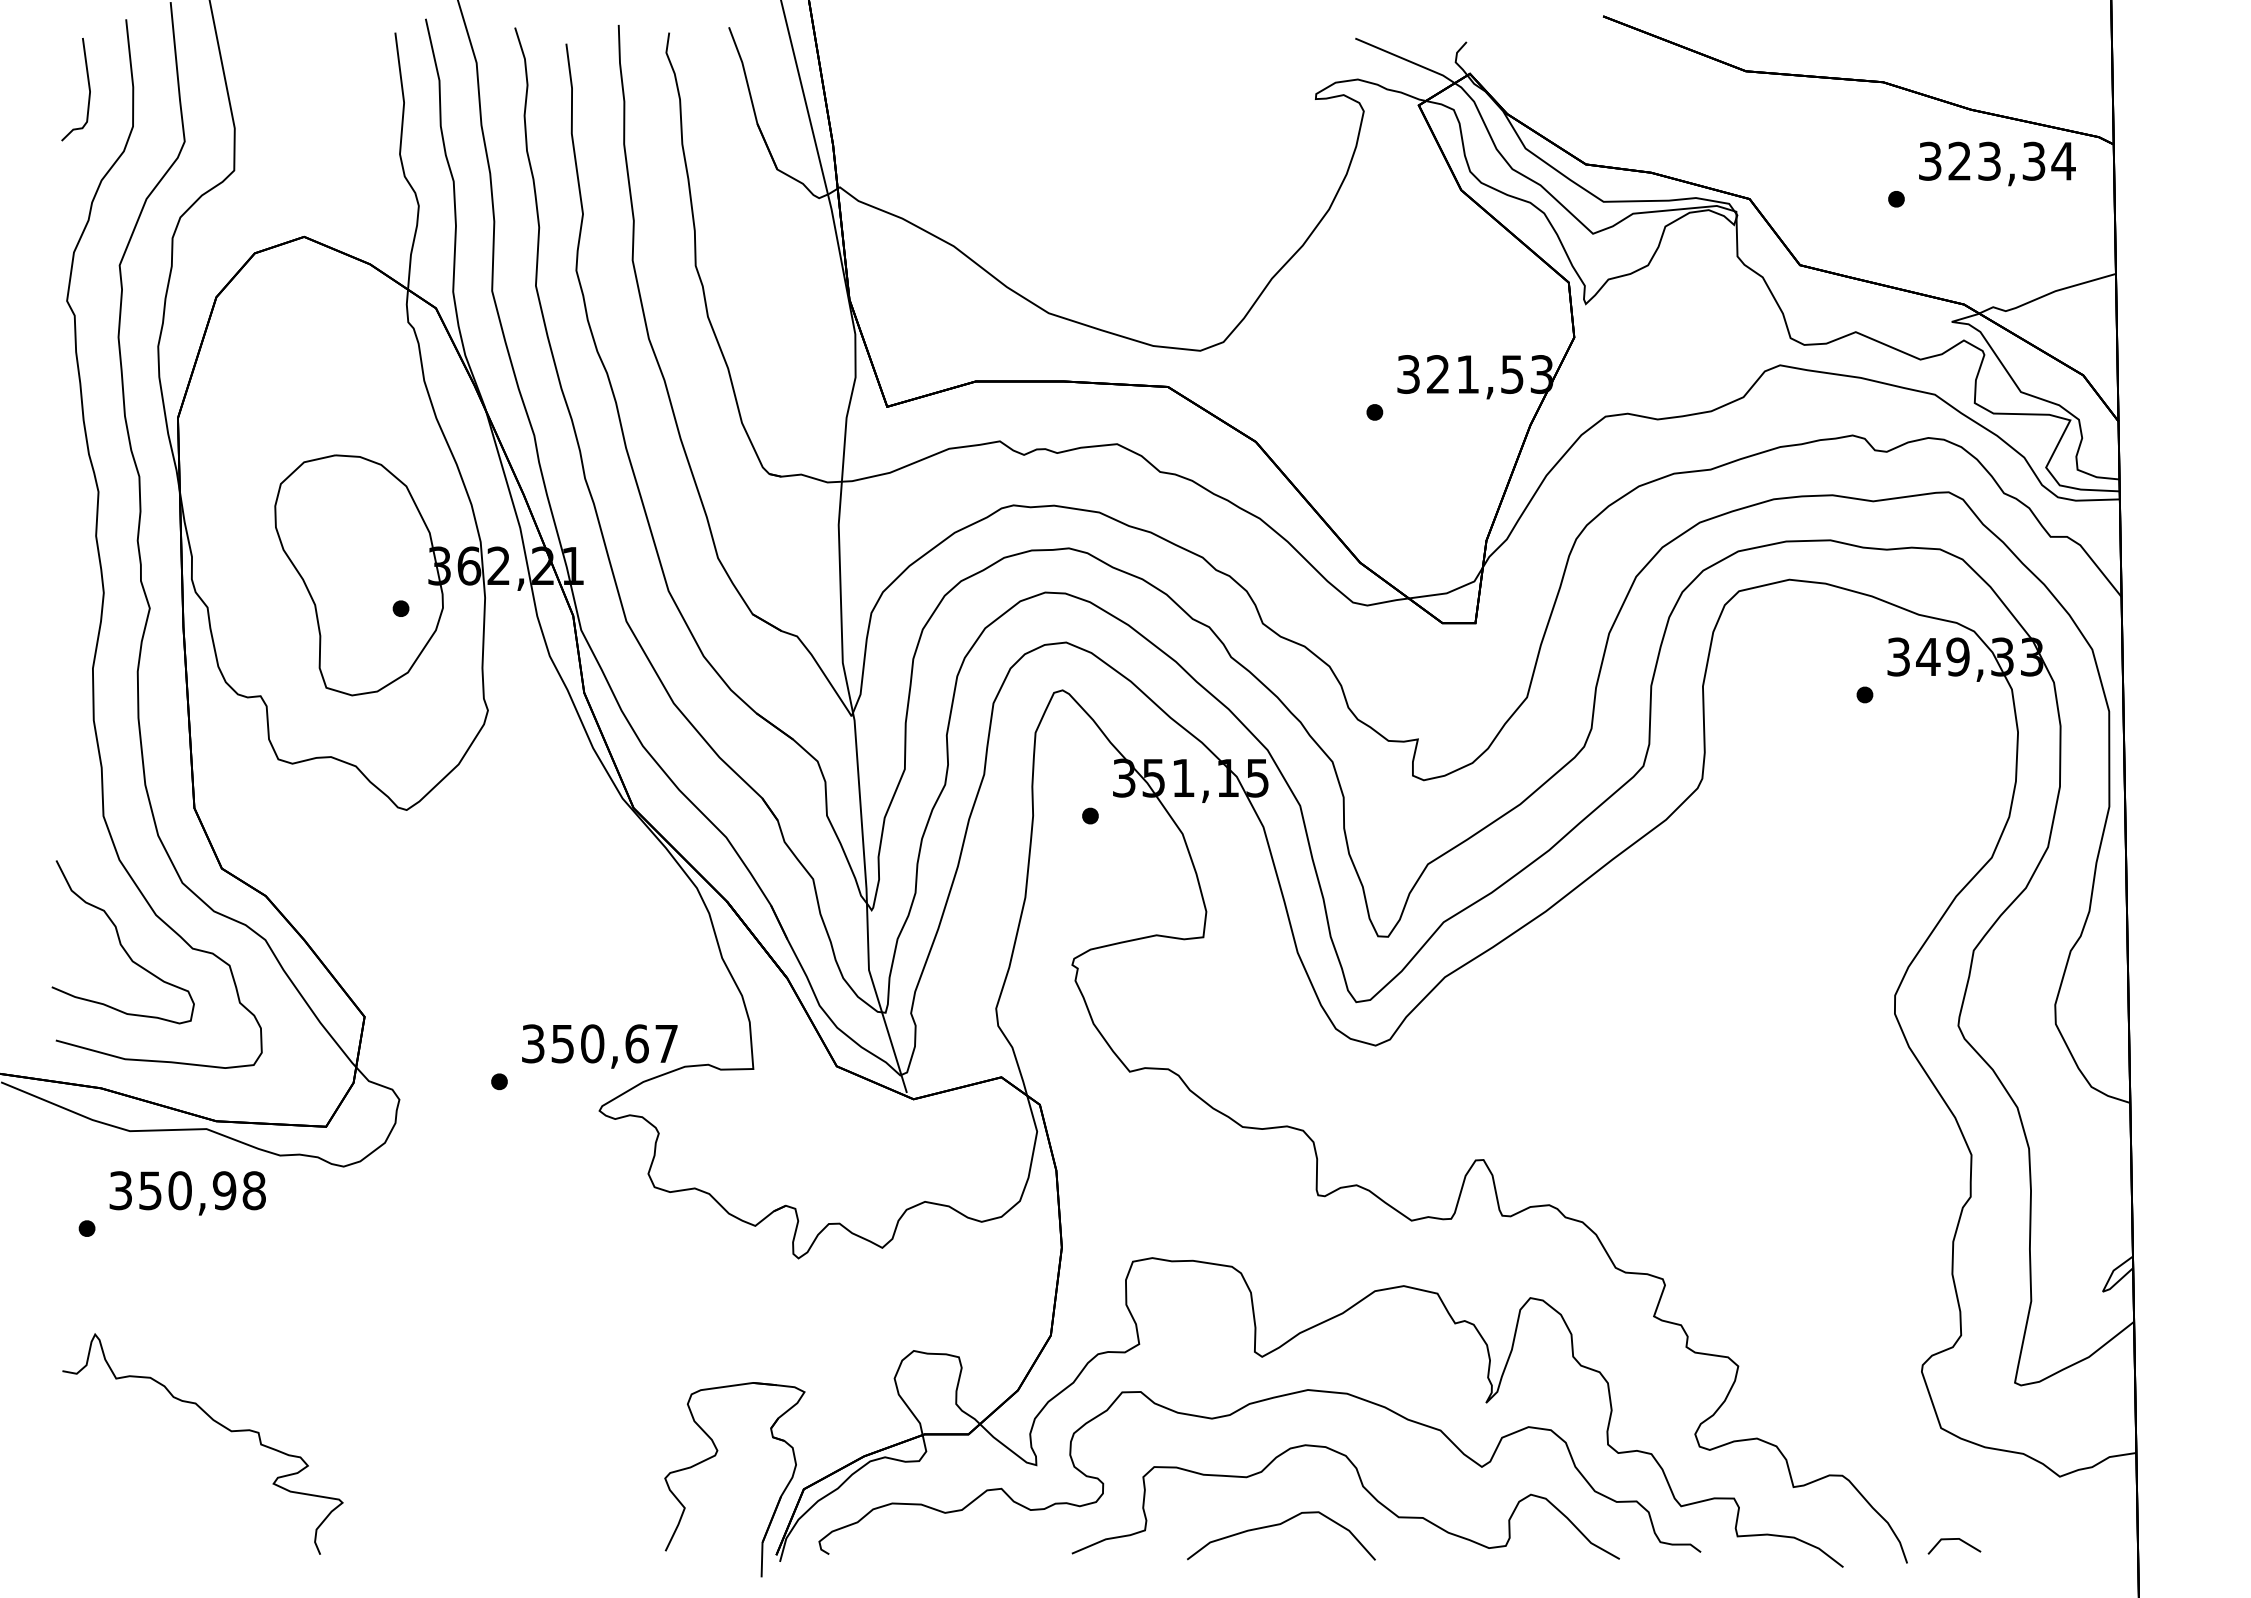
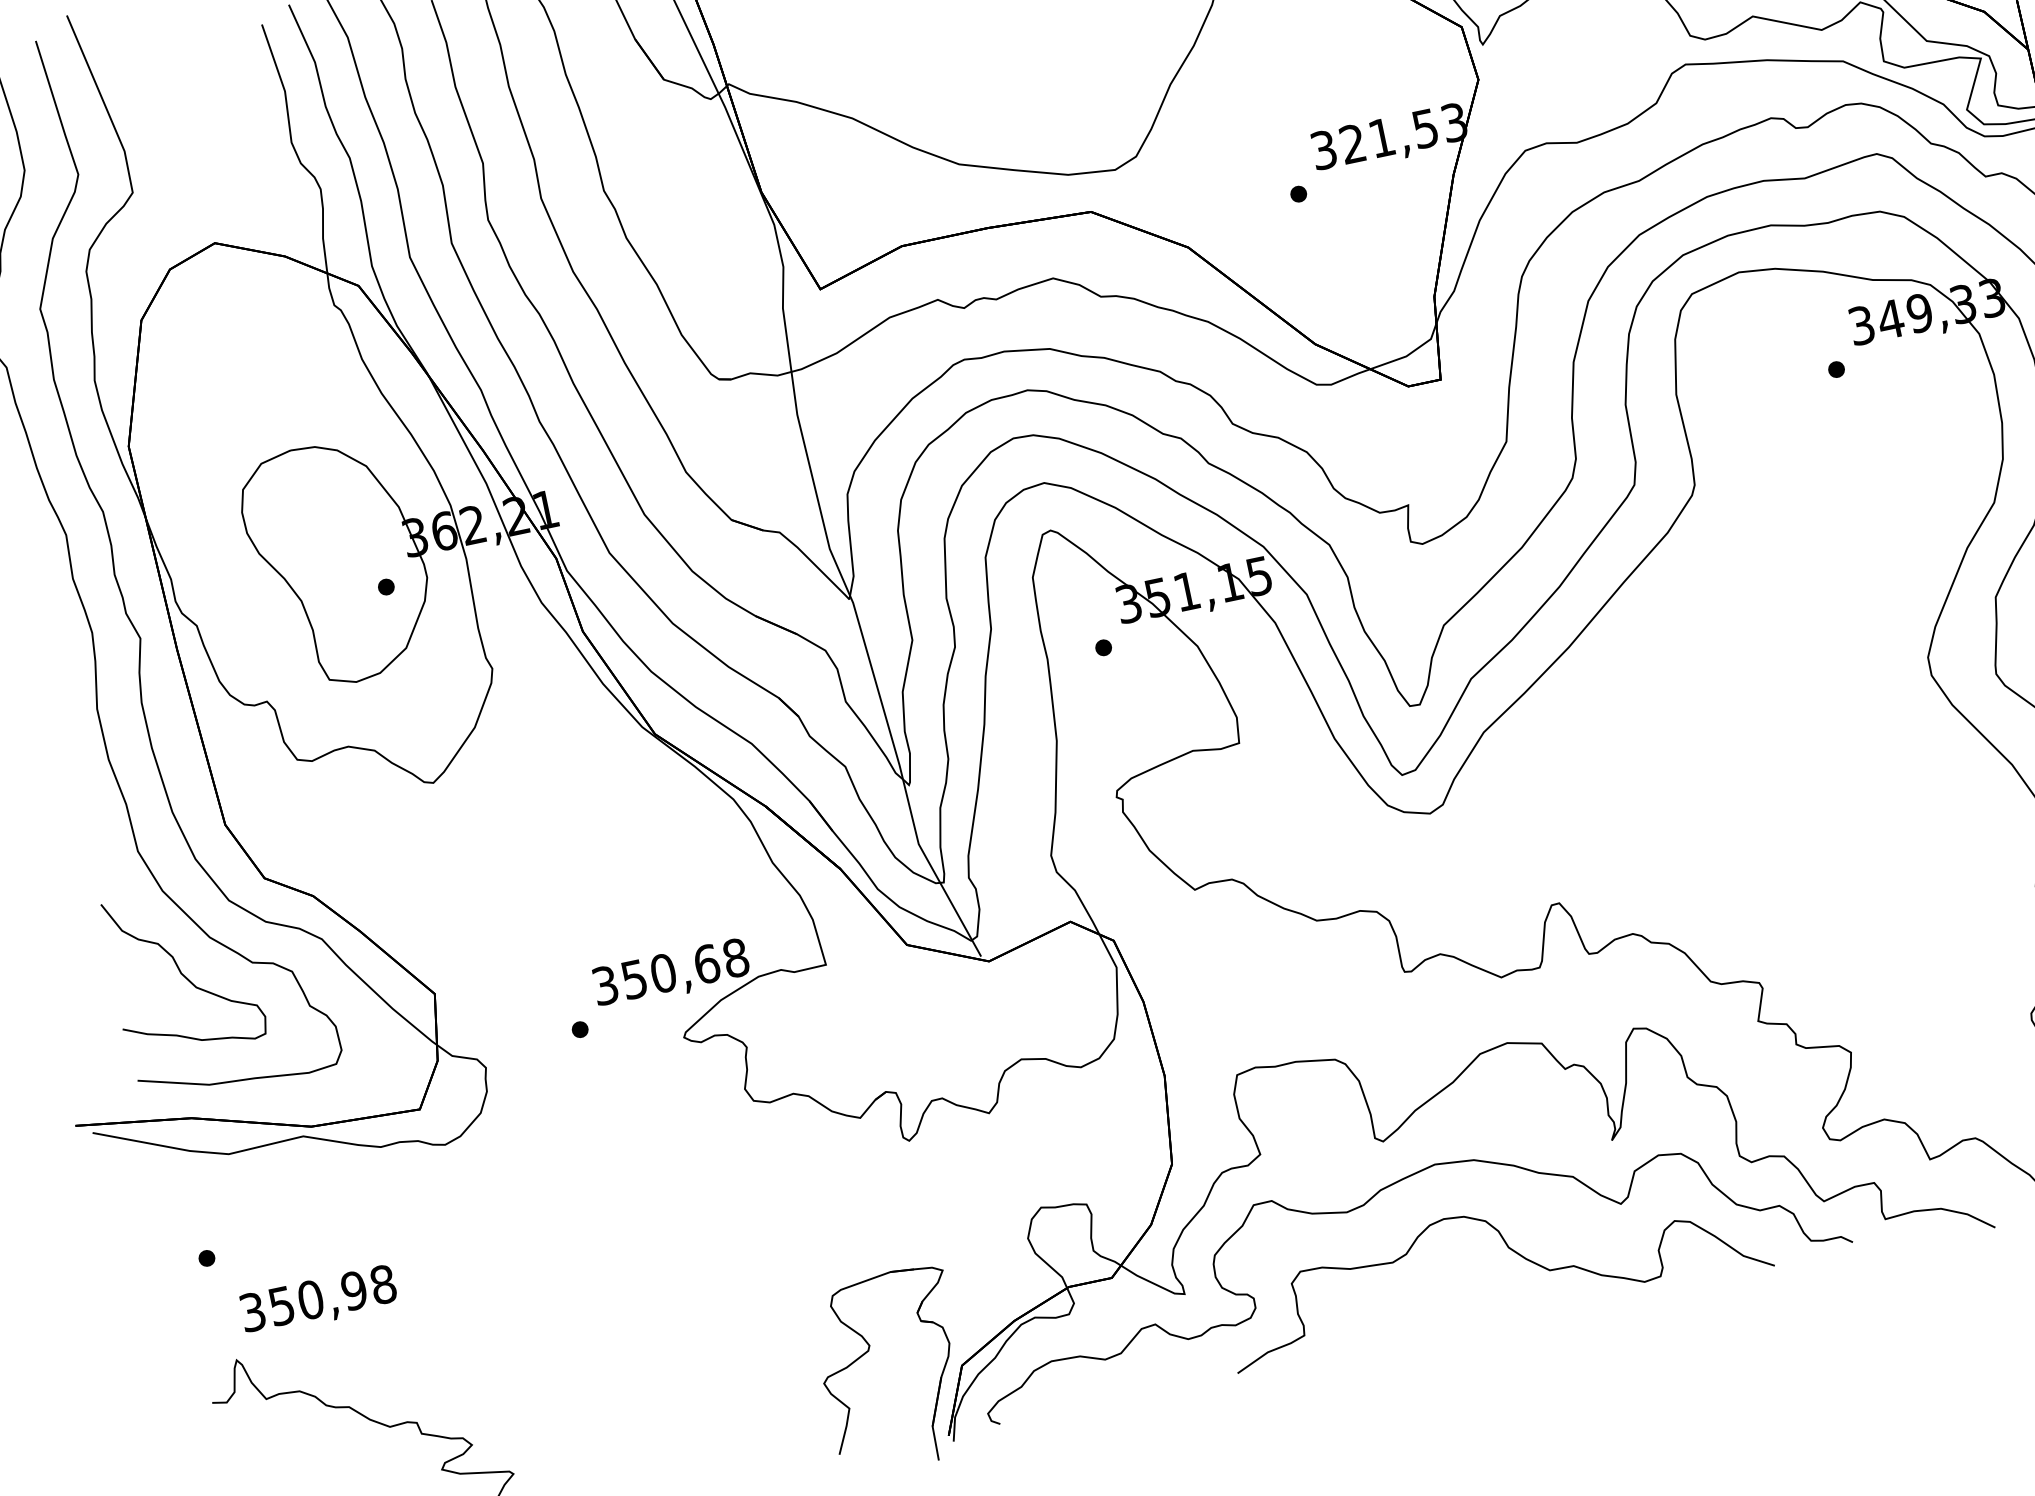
text: (666, 1043) -> (735, 957), 350,67 -> 350,68
text: (187, 1193) -> (318, 1301), moved
curve: (1279, 1525) -> (1434, 1303), removed

